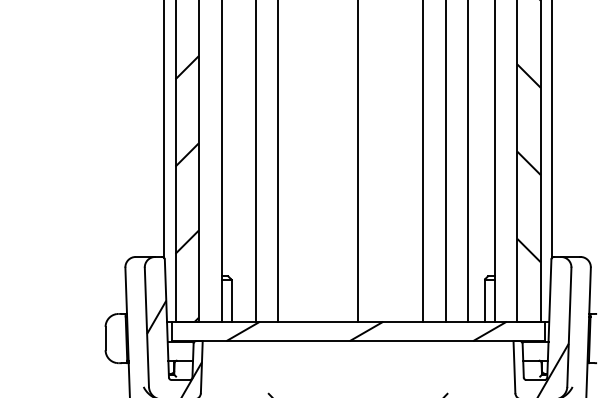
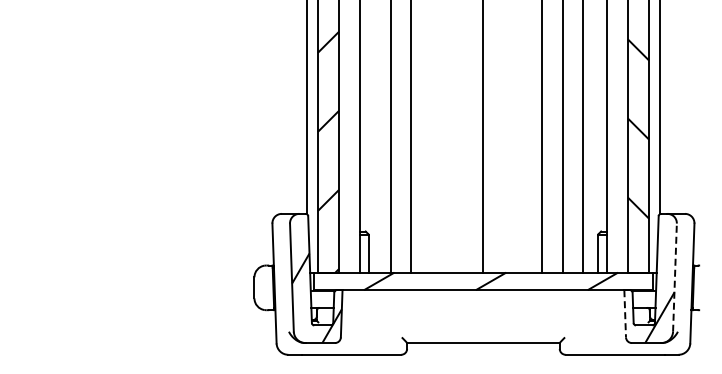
line: (568, 327) -> (674, 277), solid -> dashed
line: (514, 366) -> (625, 313), solid -> dashed

